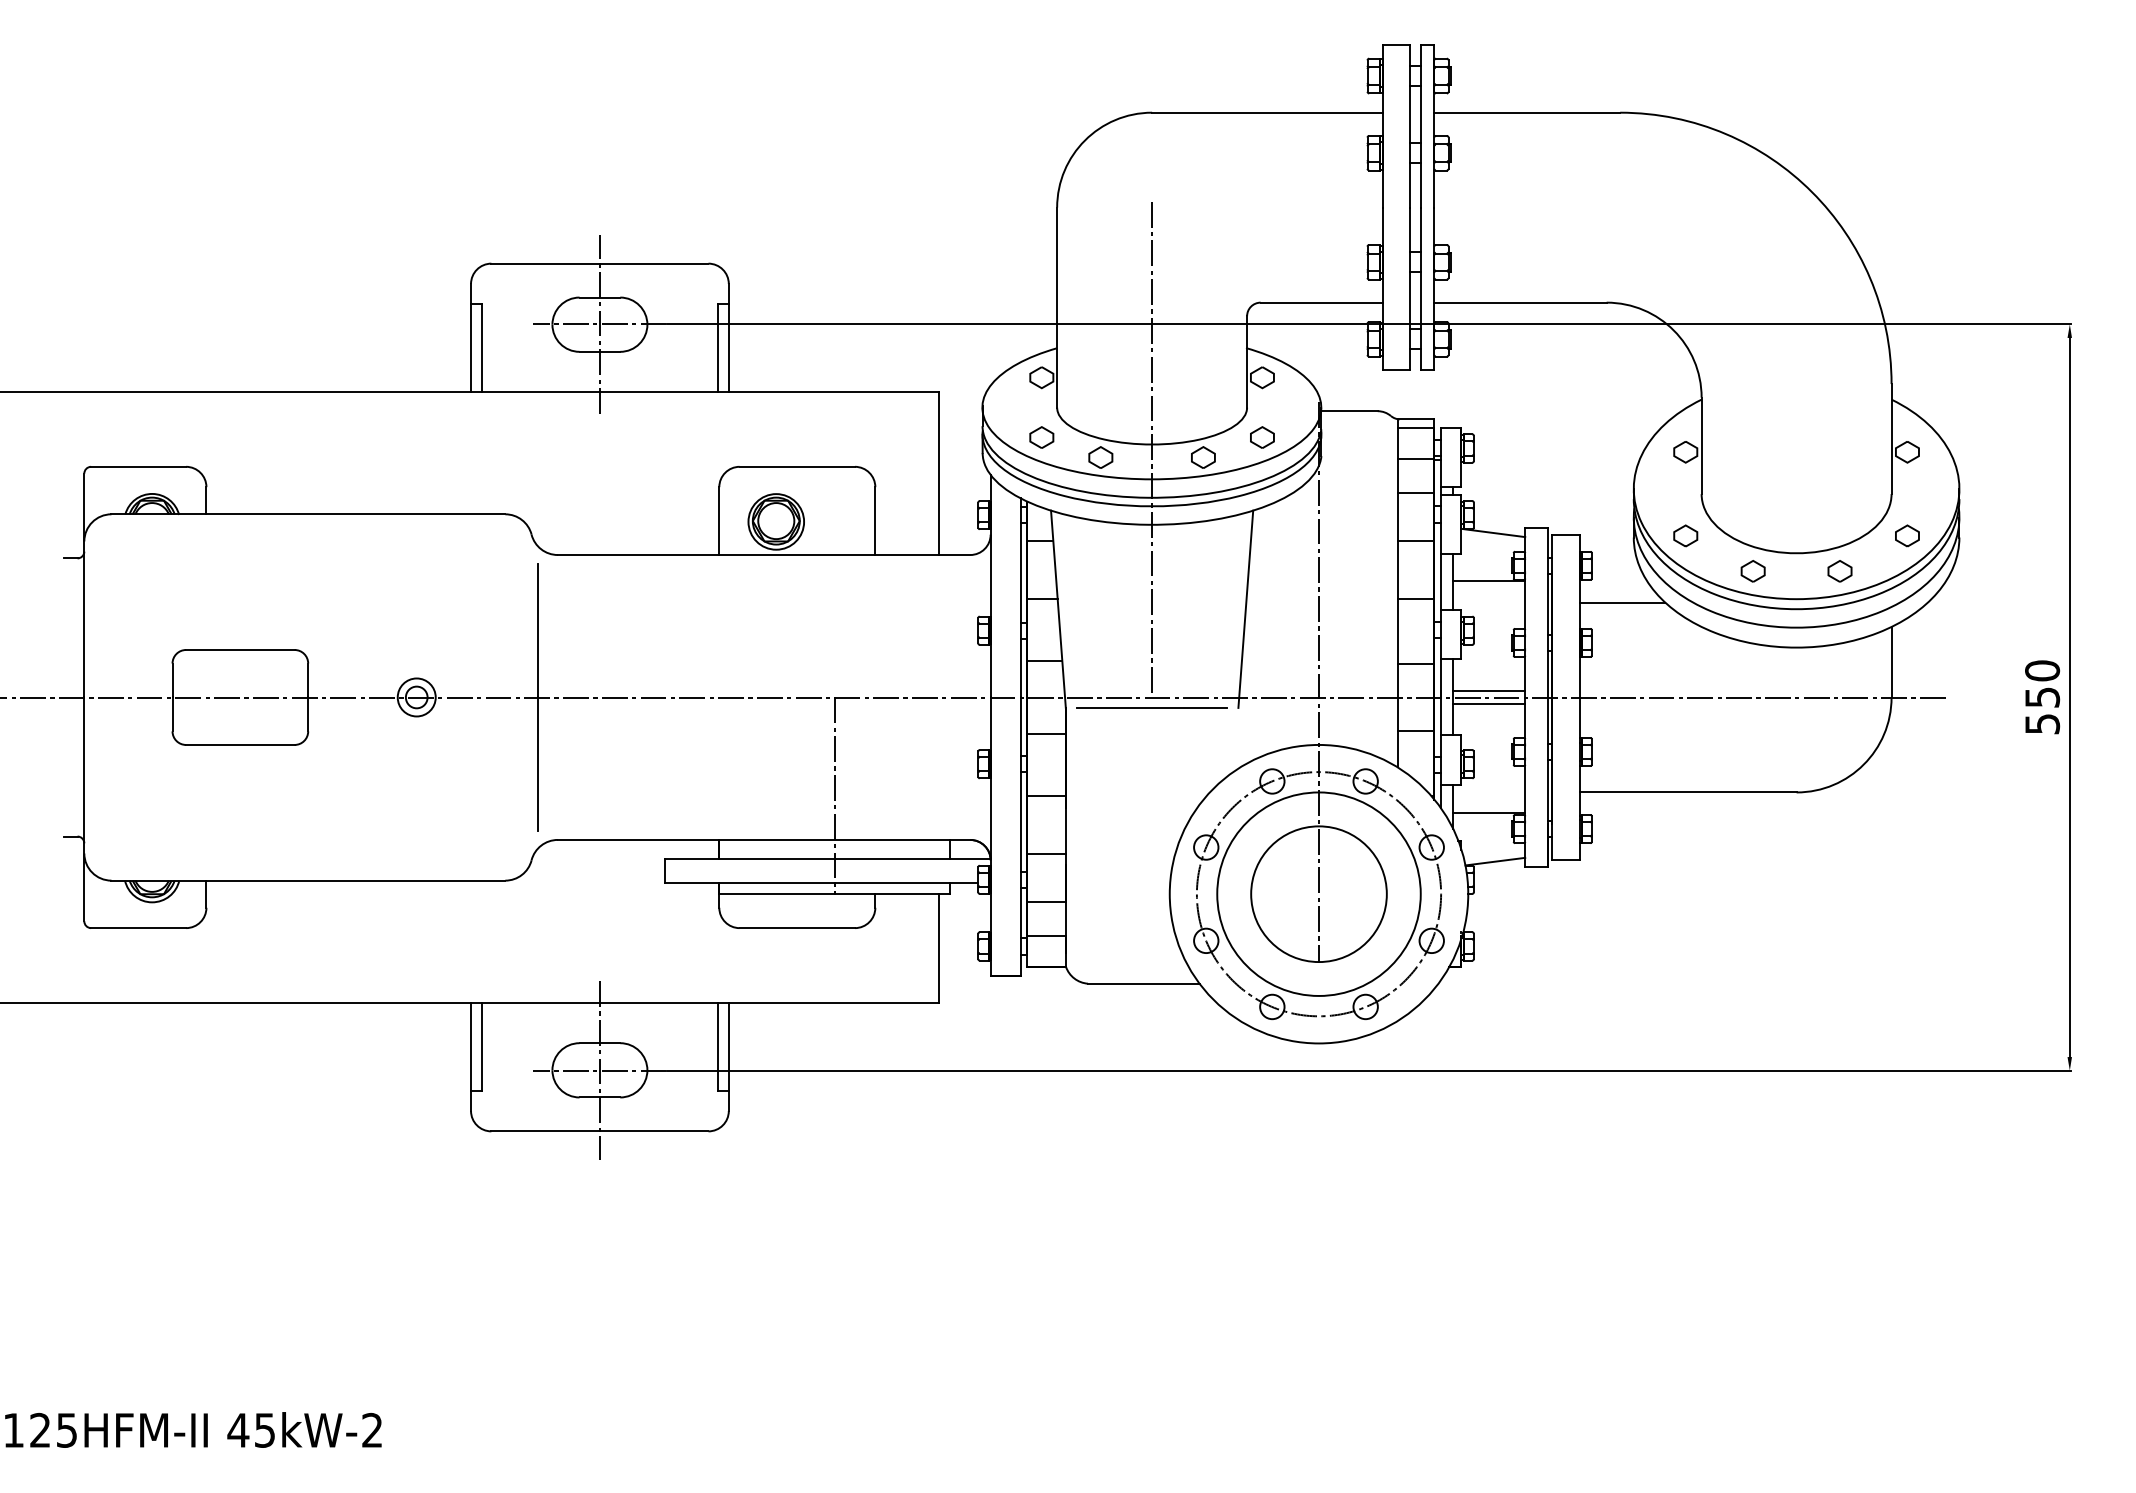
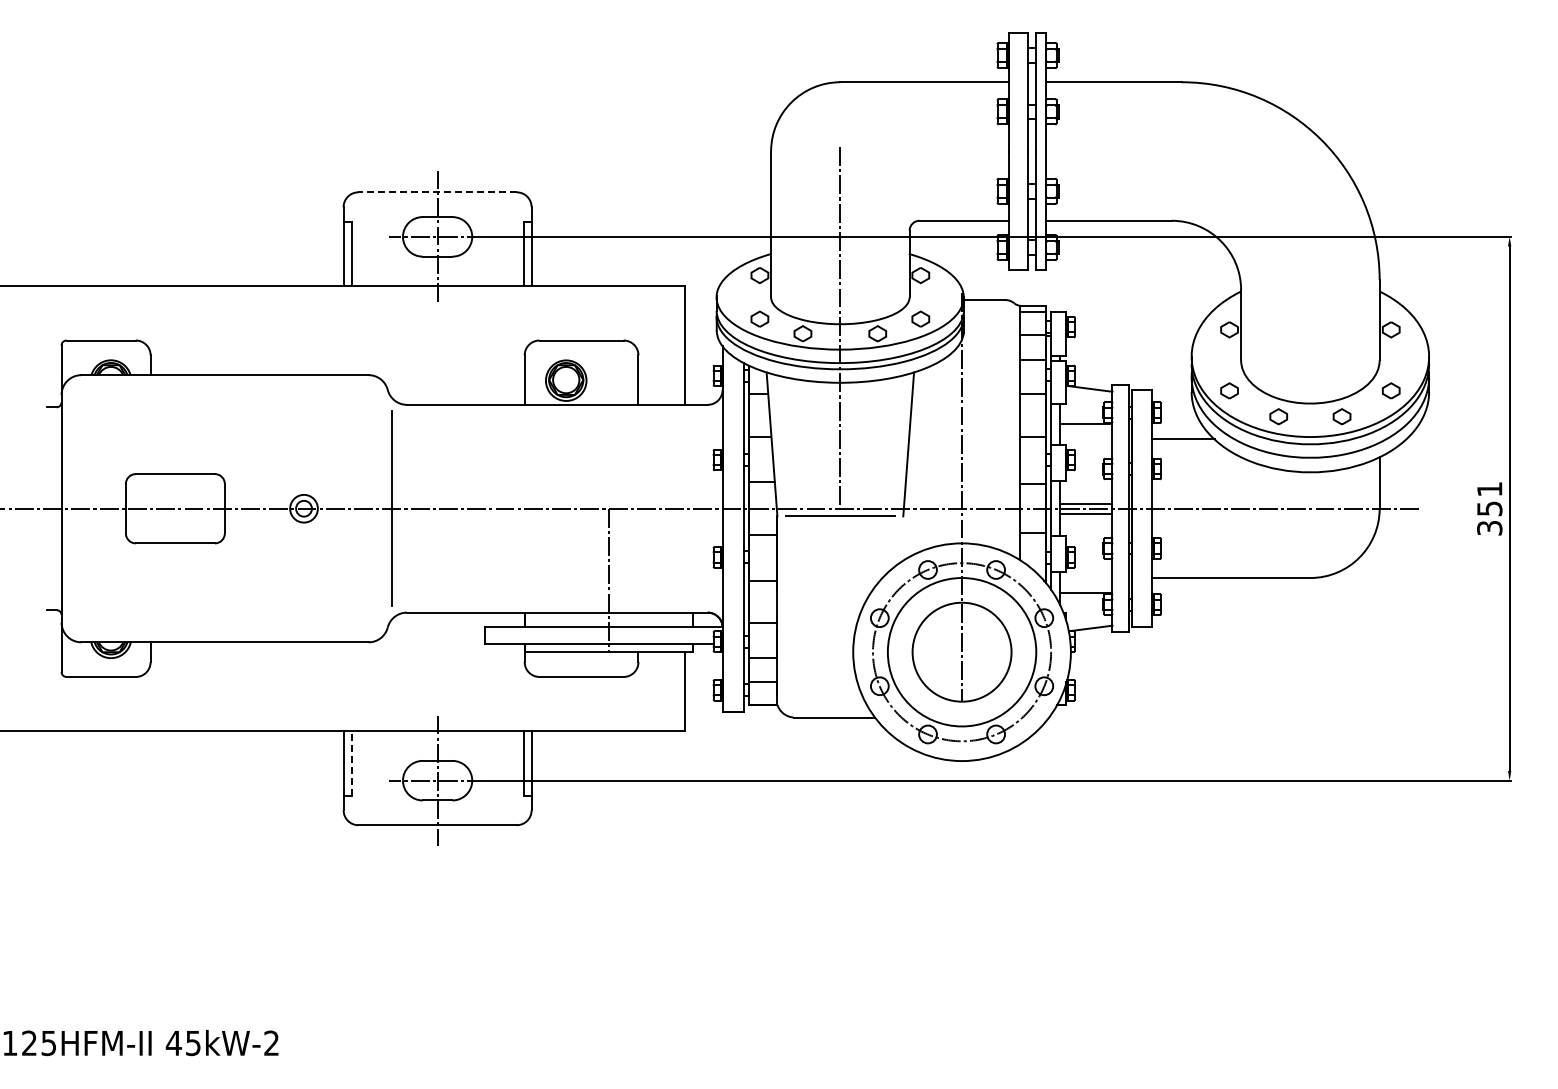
line: (599, 263) -> (437, 192), solid -> dashed
text: (2042, 695) -> (1489, 507), 550 -> 351
line: (481, 1045) -> (351, 762), solid -> dashed

